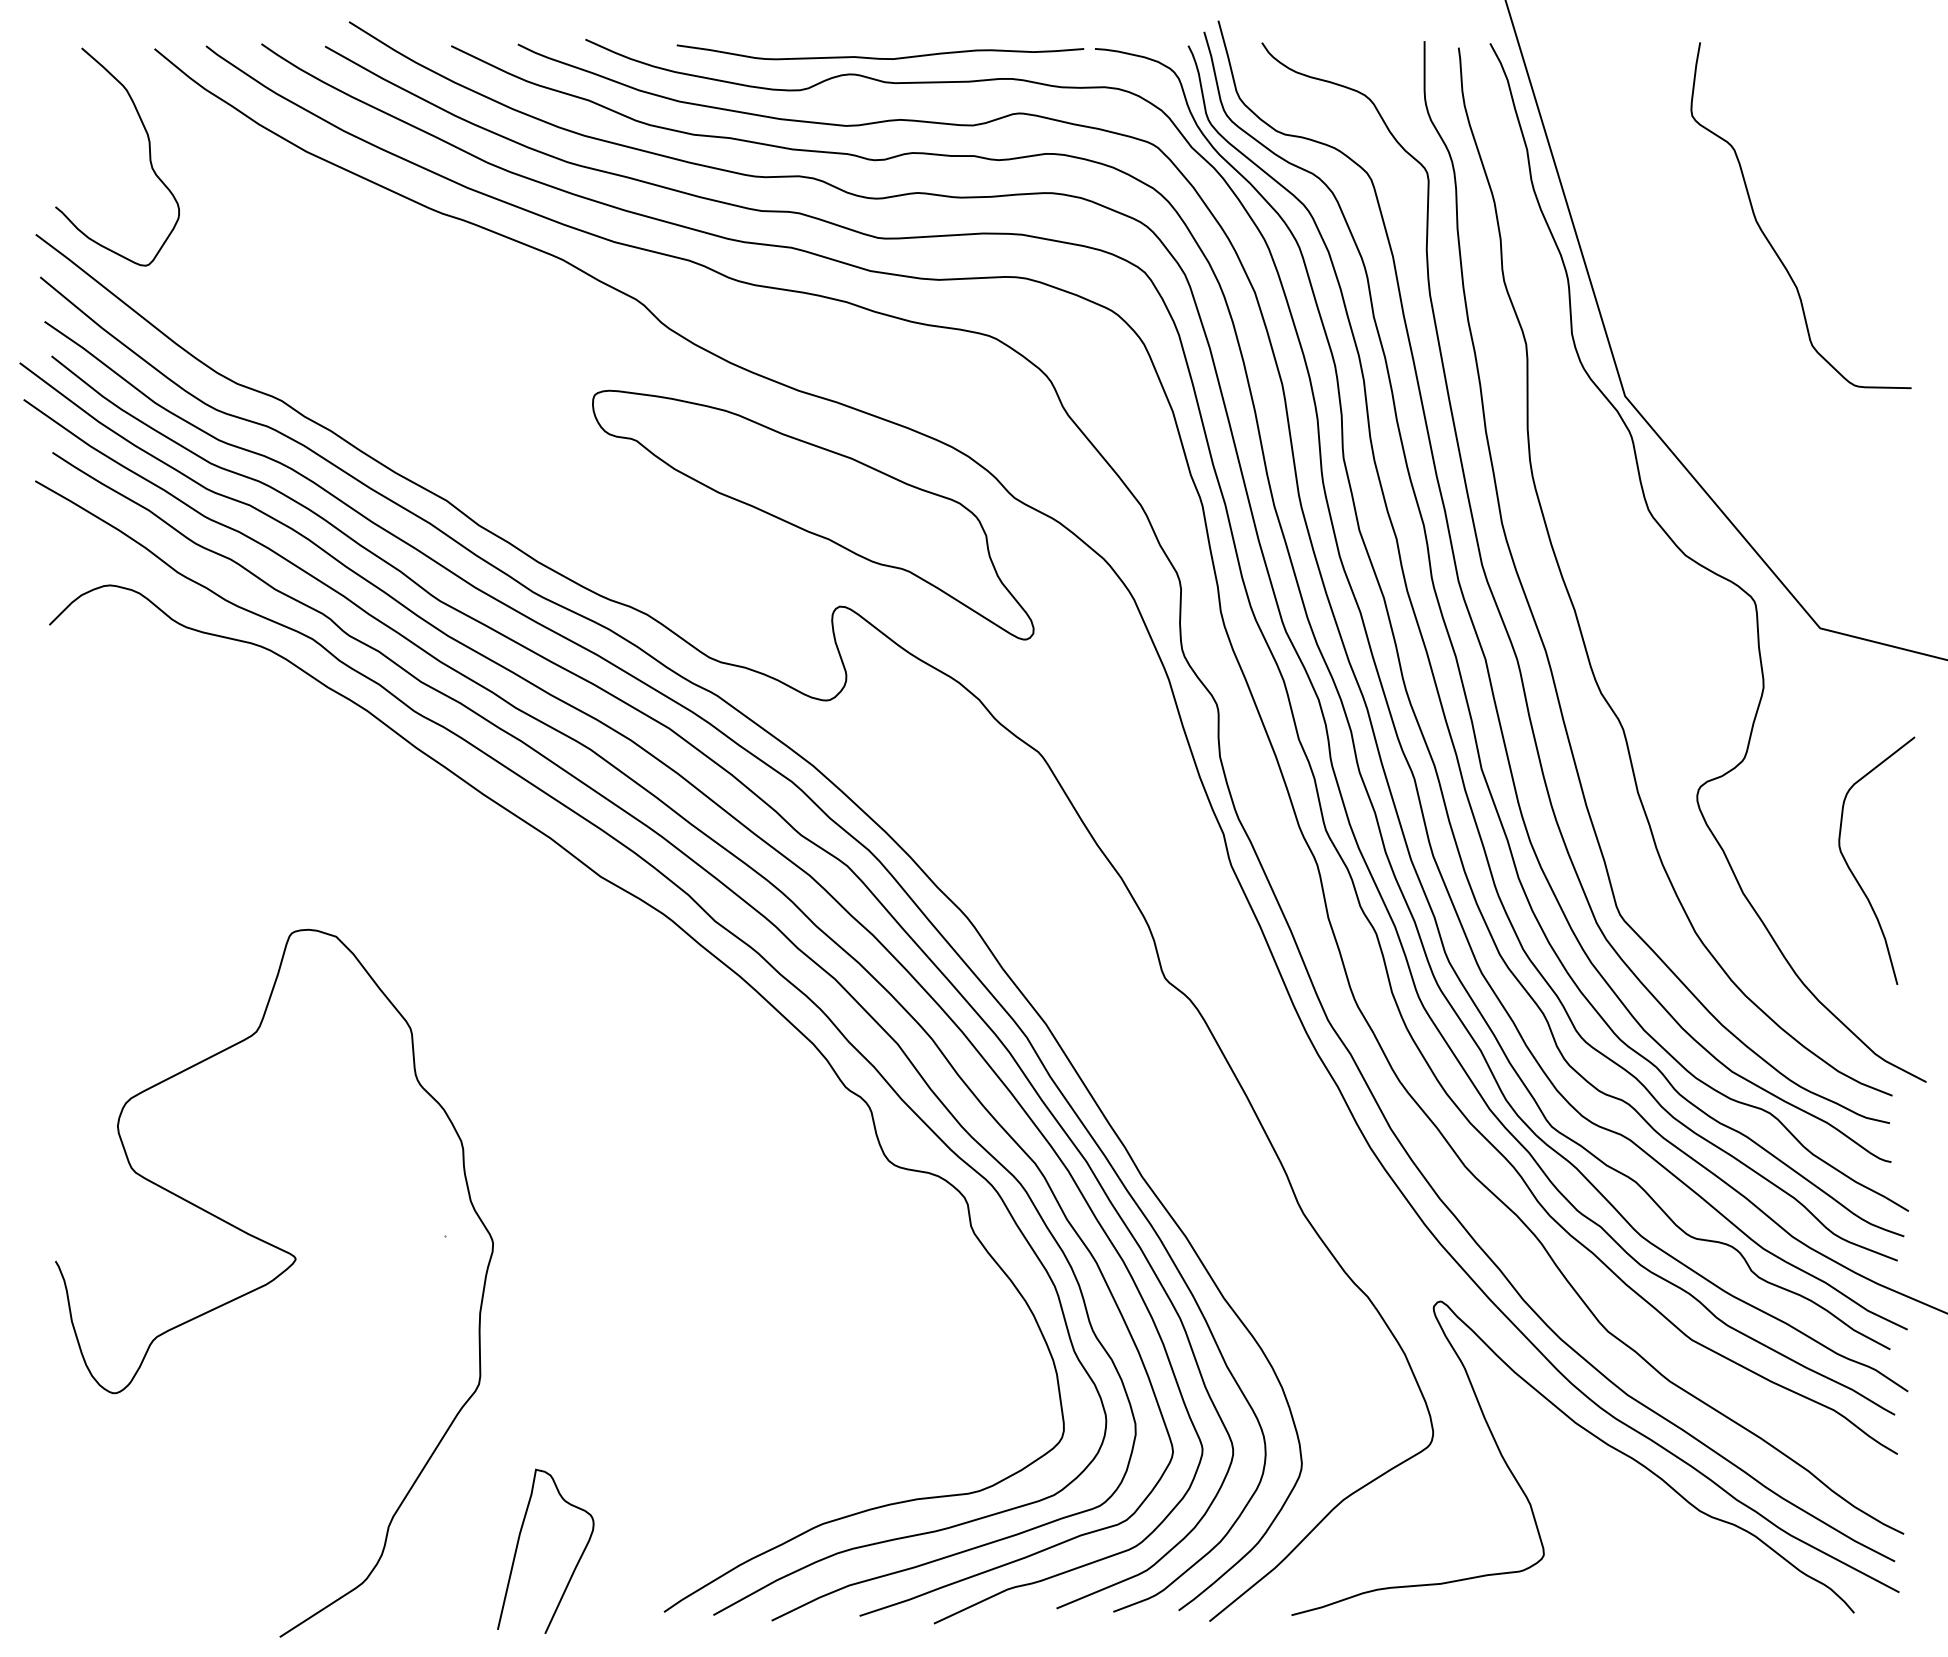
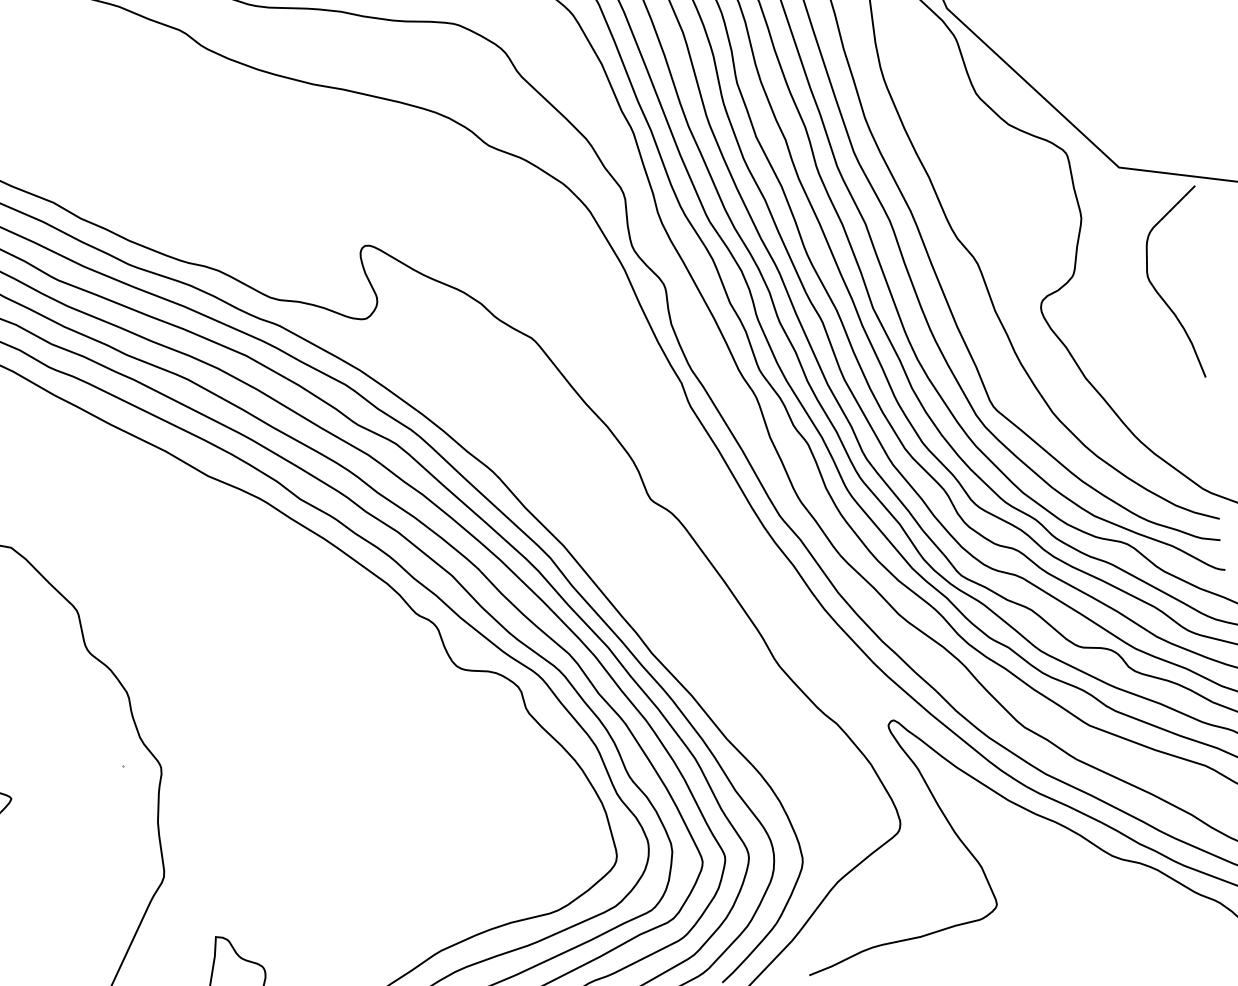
part: (813, 514) -> (336, 177), removed
curve: (1854, 874) -> (1162, 296), moved

